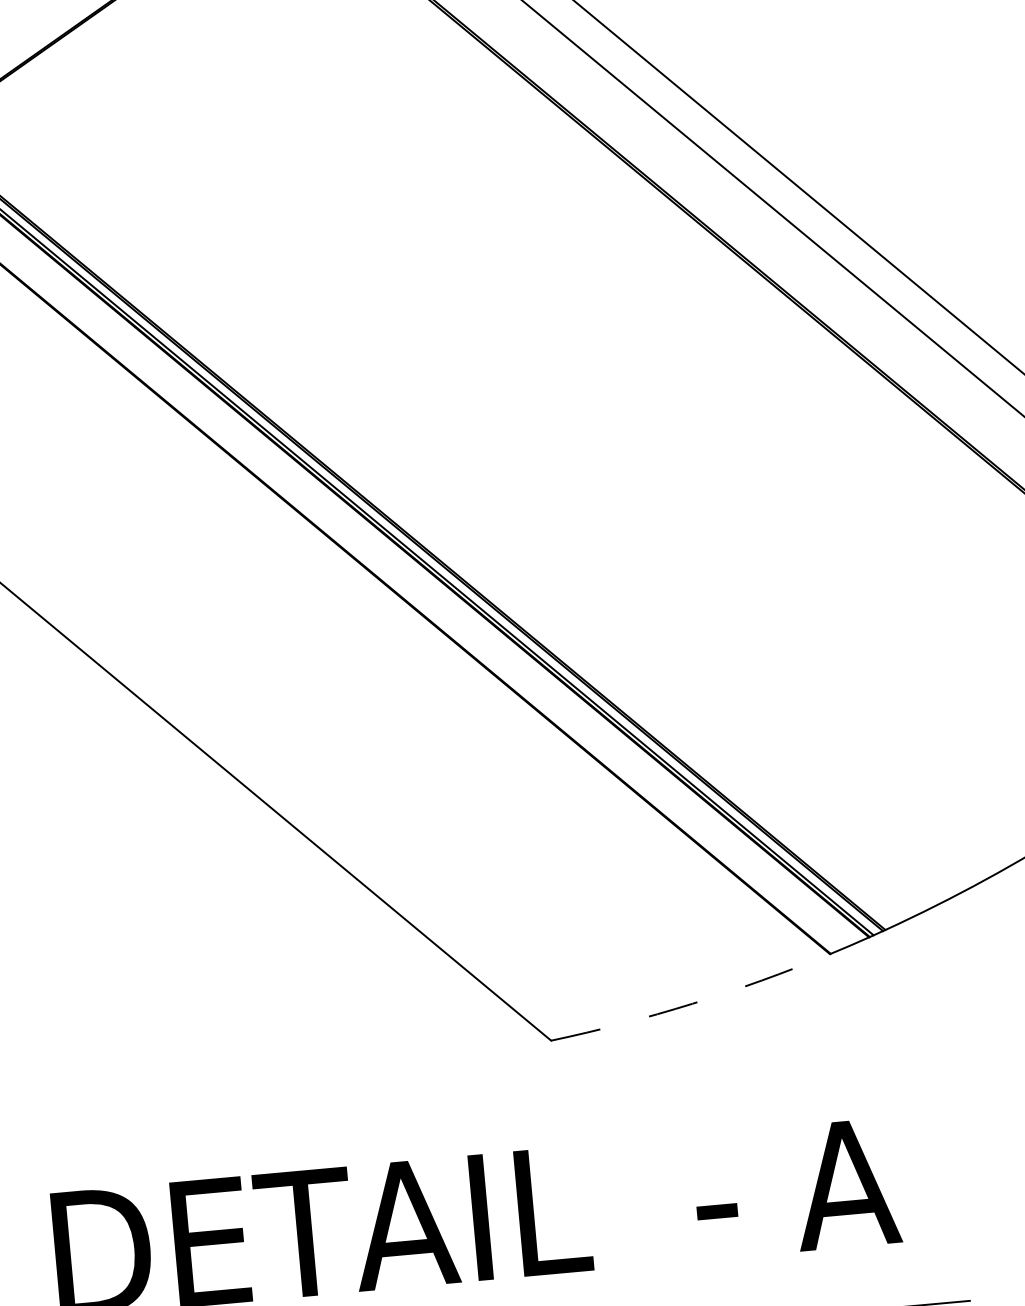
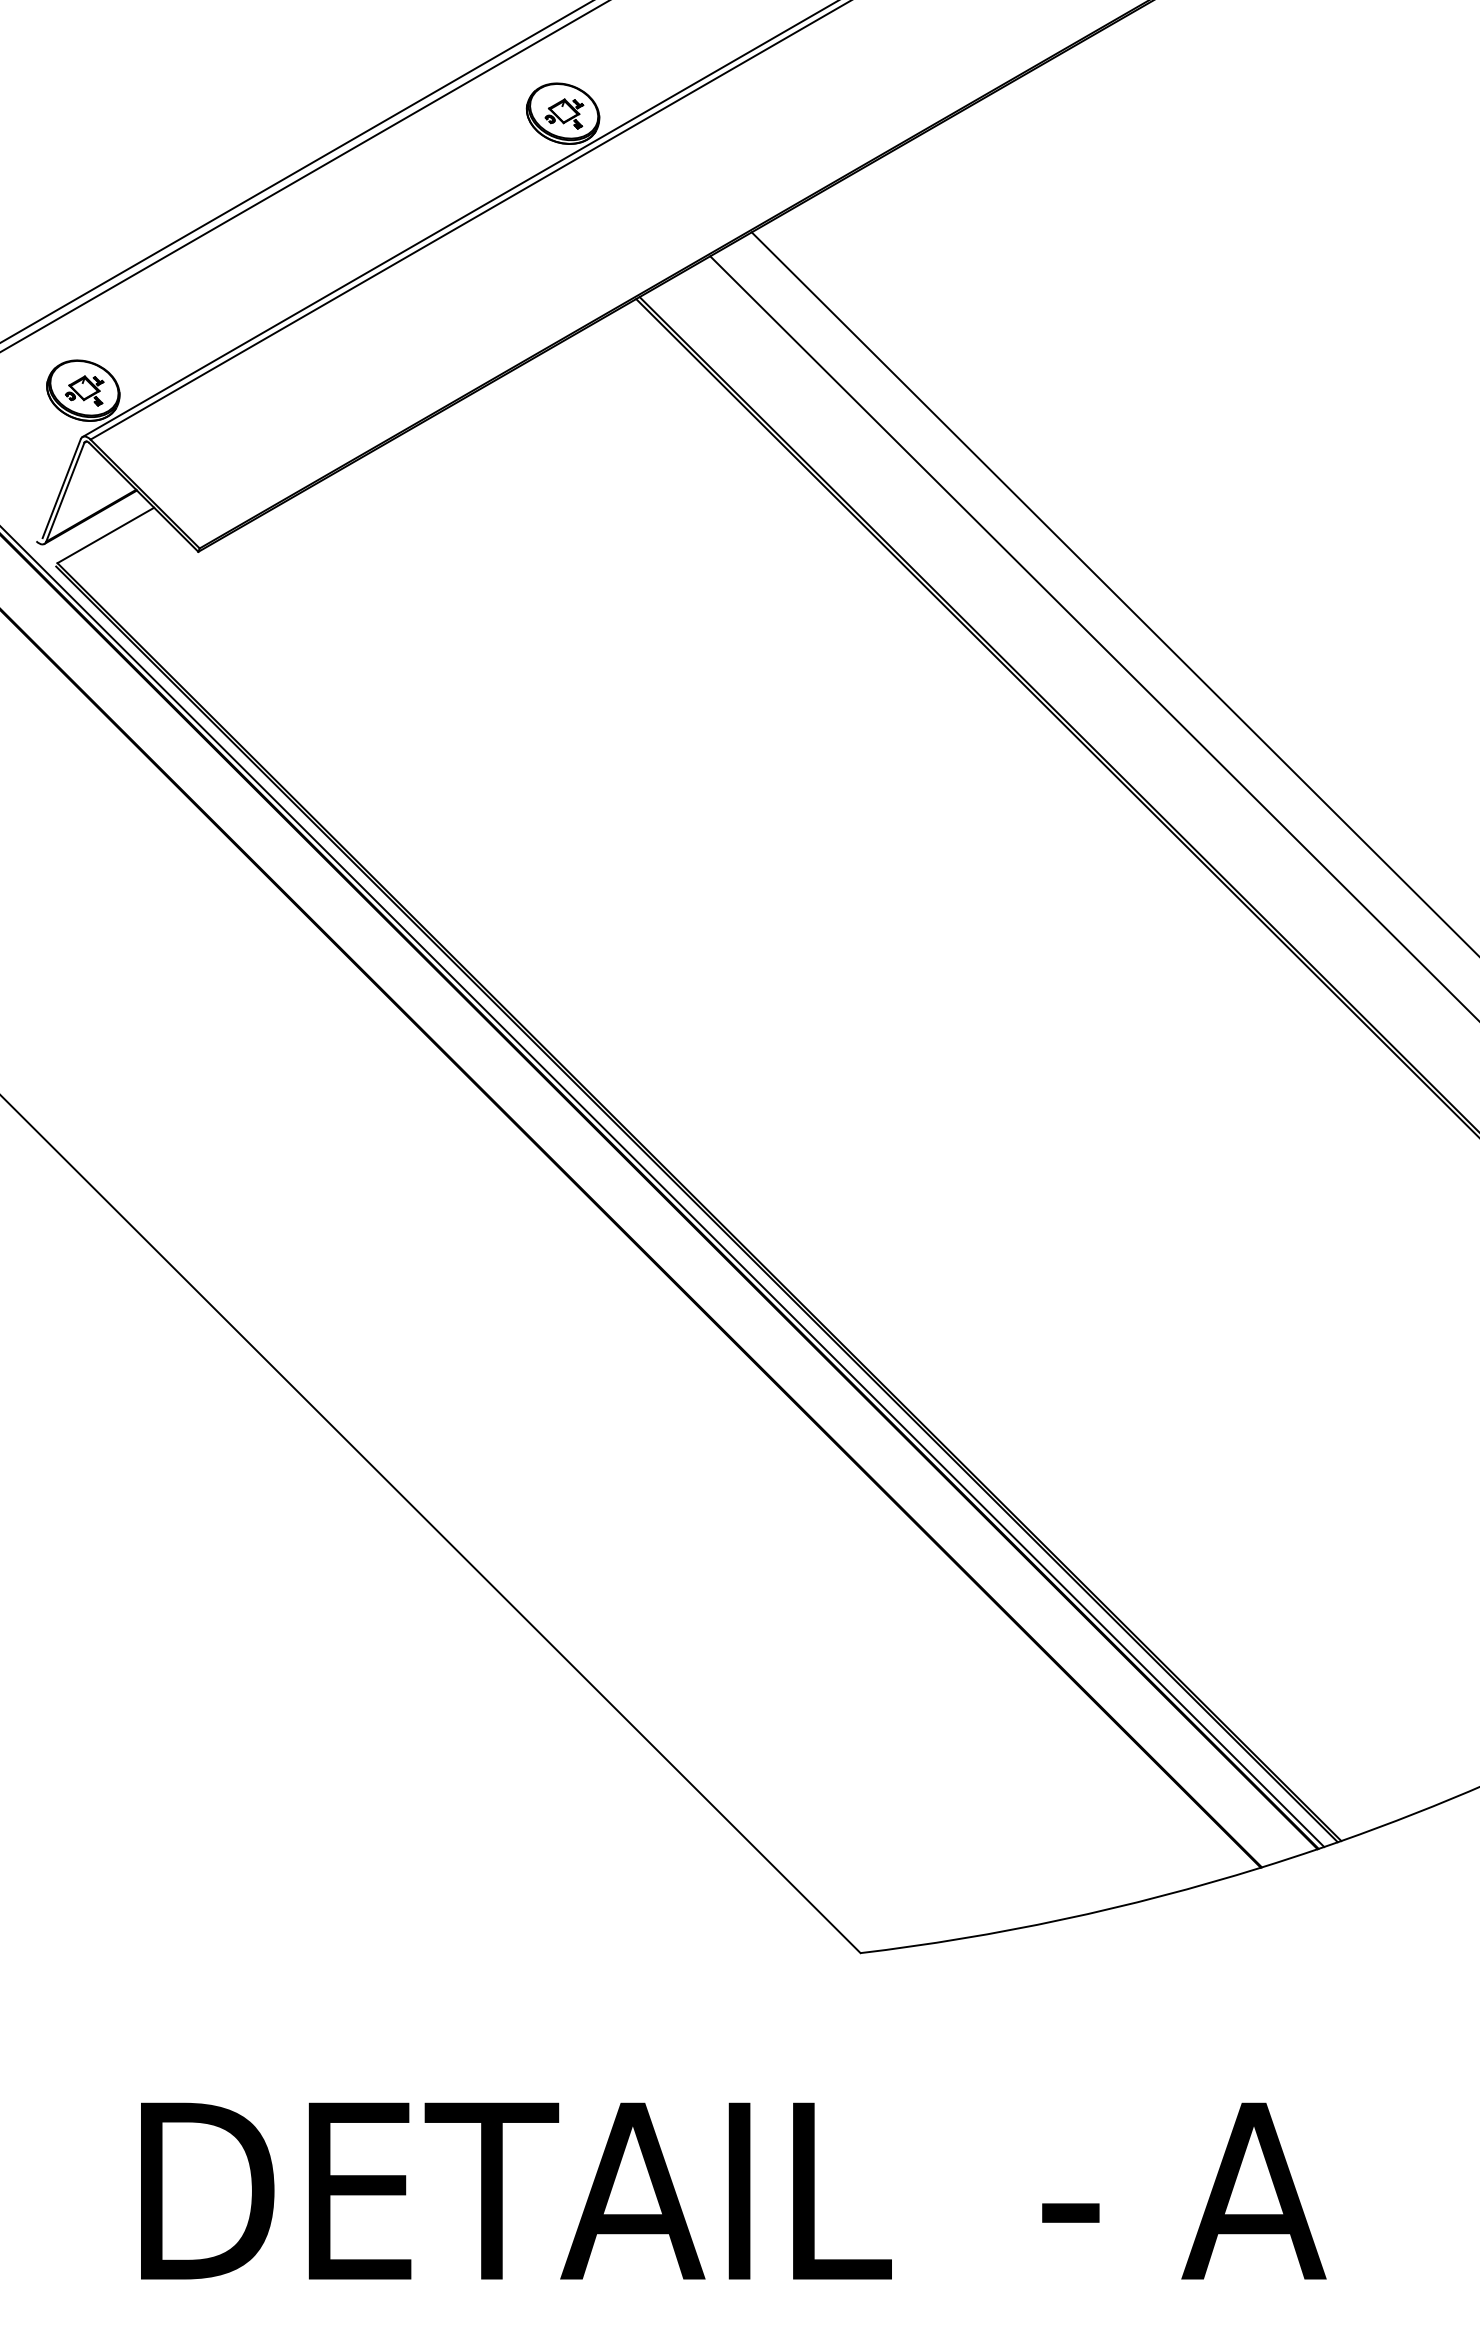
arc: (692, 1003) -> (1062, 1919), dashed -> solid

